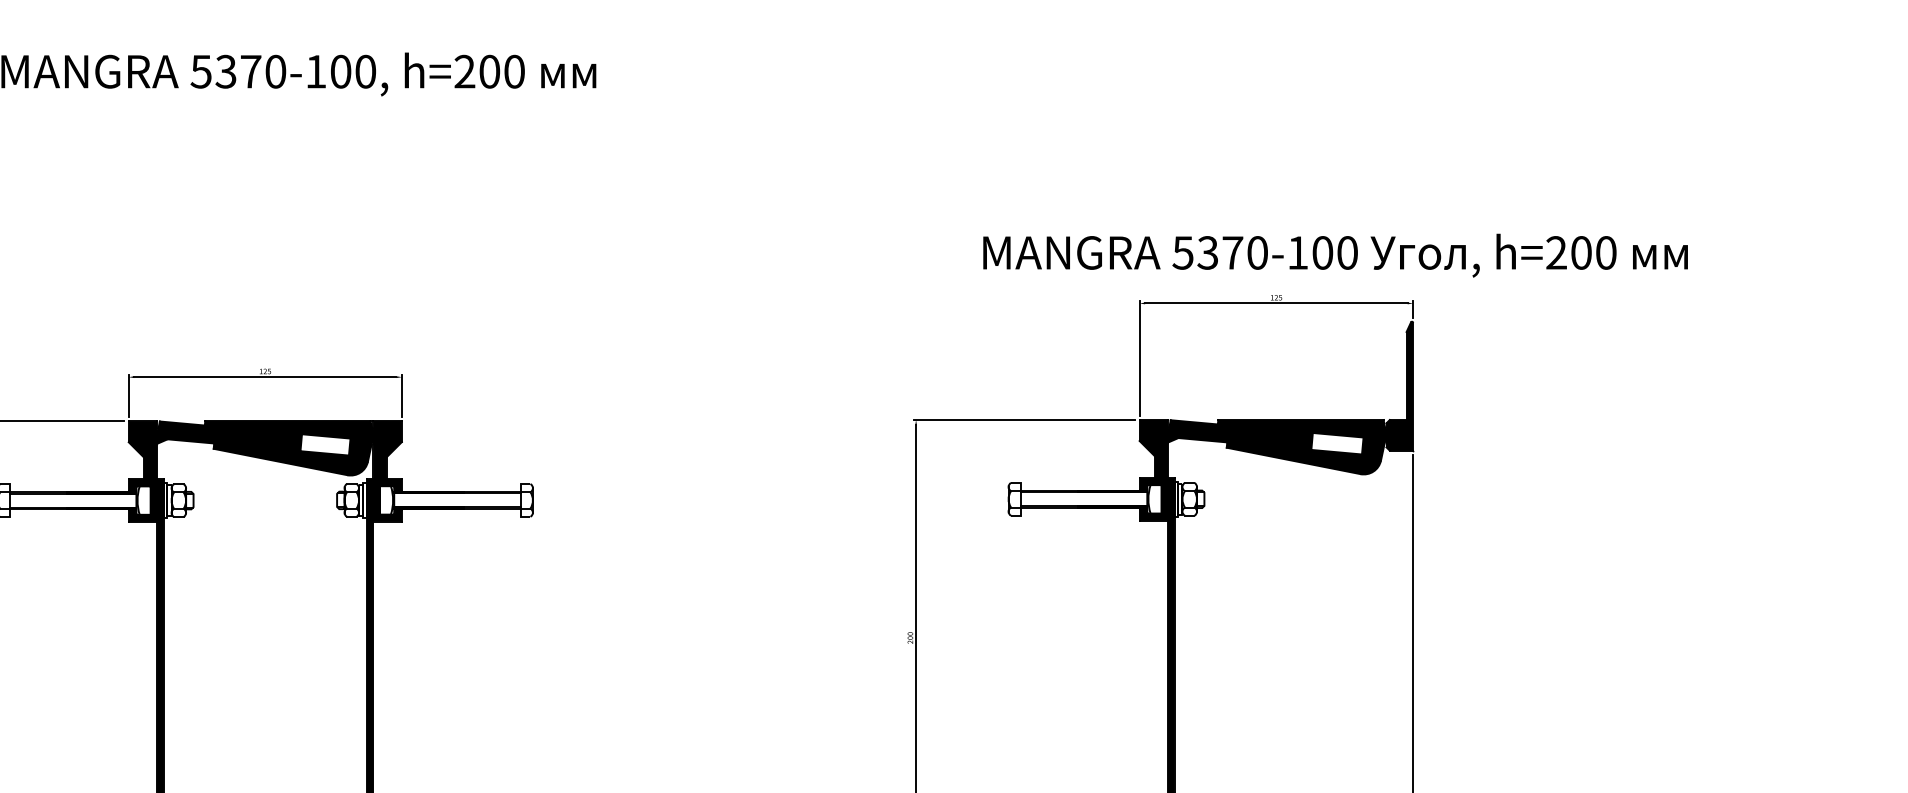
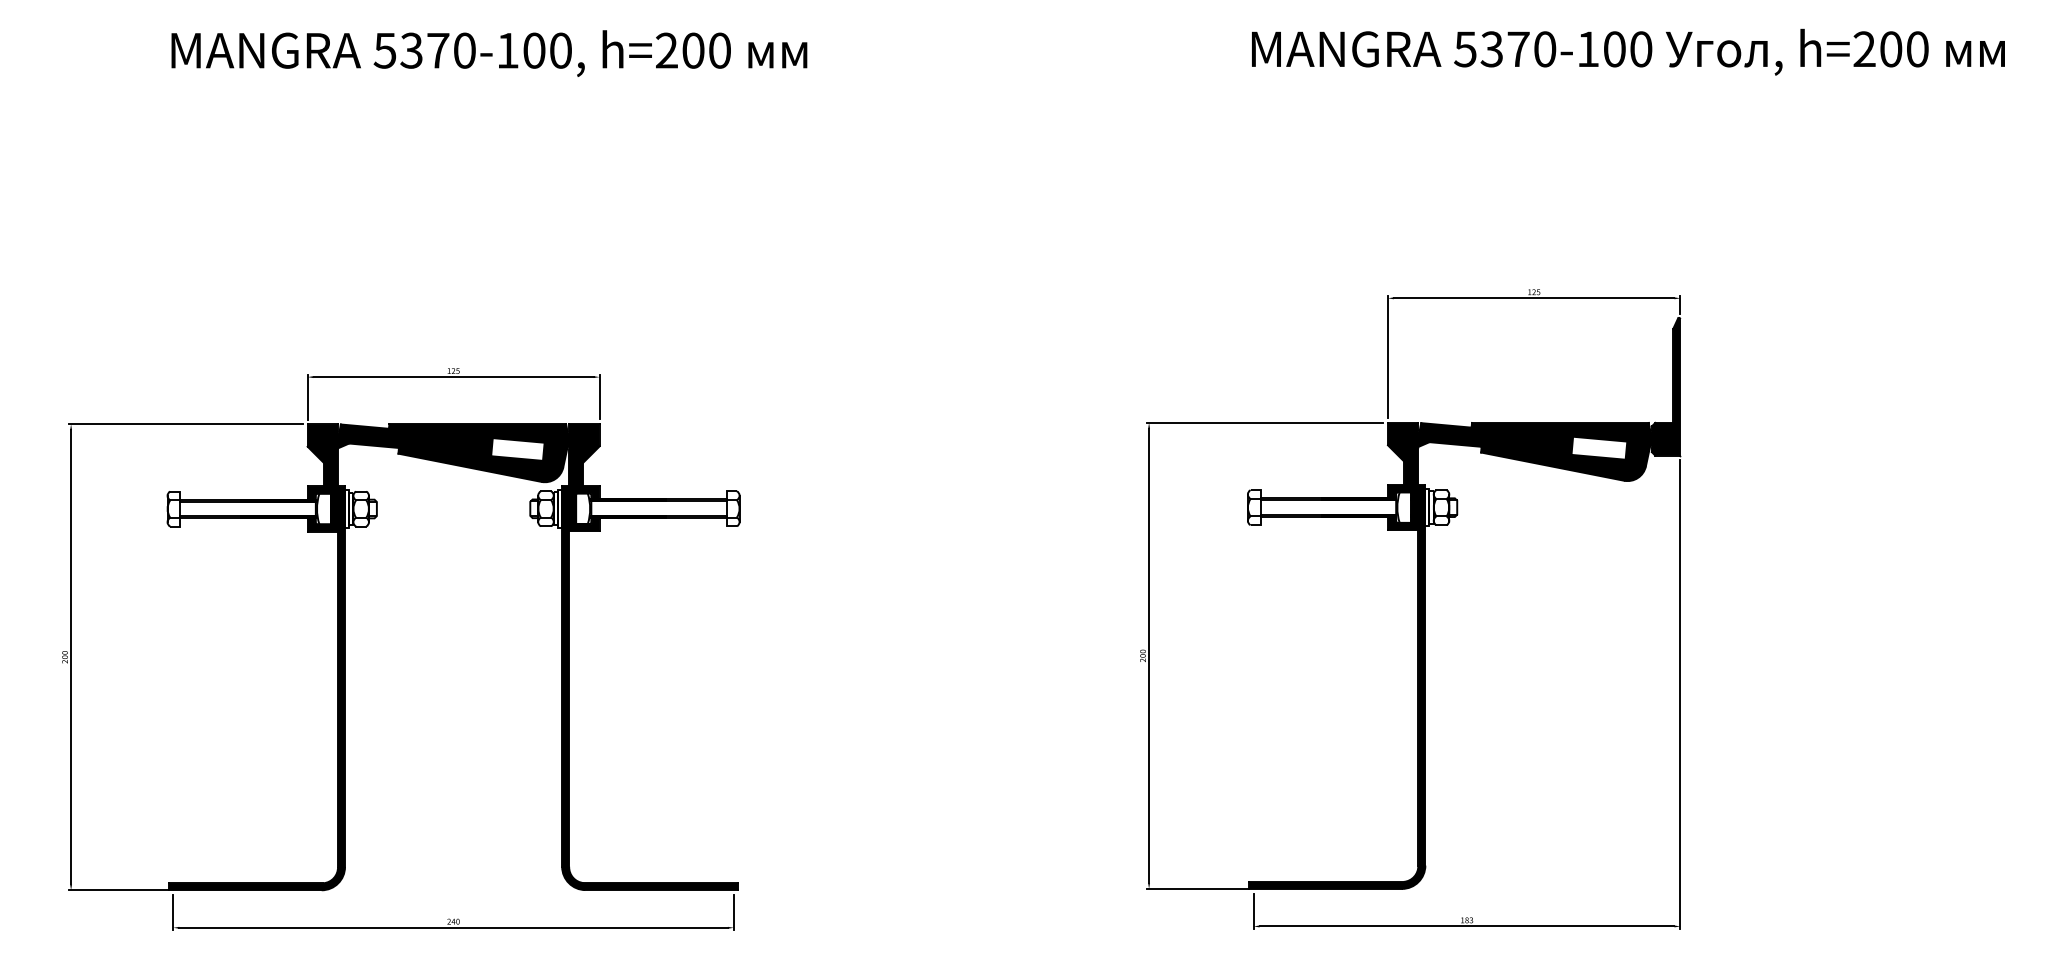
text: (1335, 254) -> (1628, 51), moved

